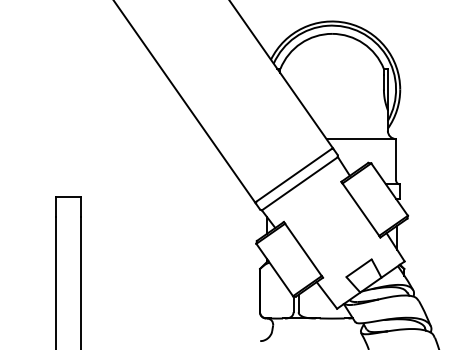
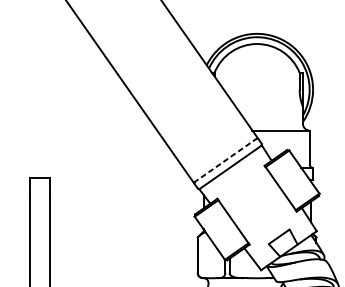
line: (294, 175) -> (226, 160), solid -> dashed

